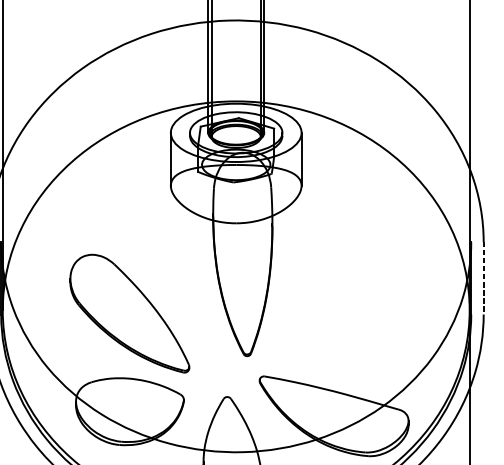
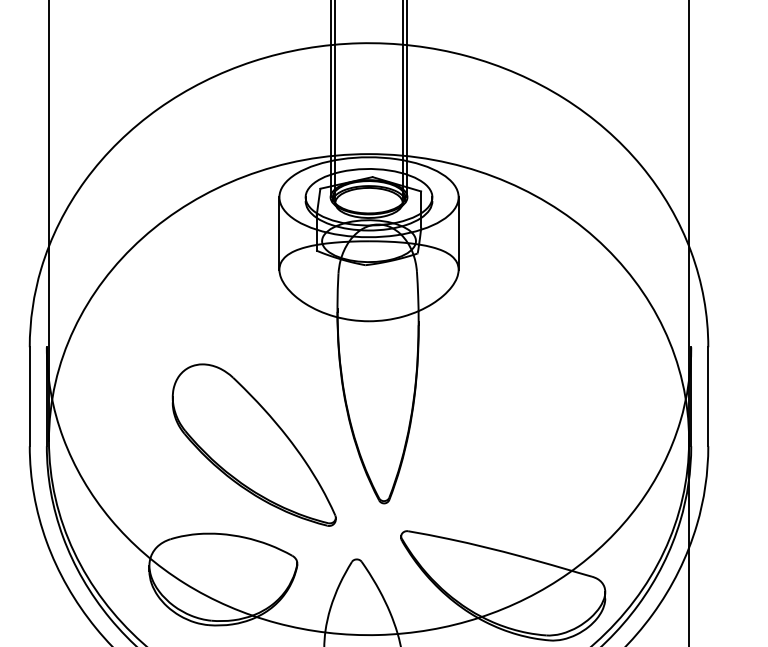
line: (483, 278) -> (708, 396), dashed -> solid
part: (129, 313) -> (253, 444), moved

